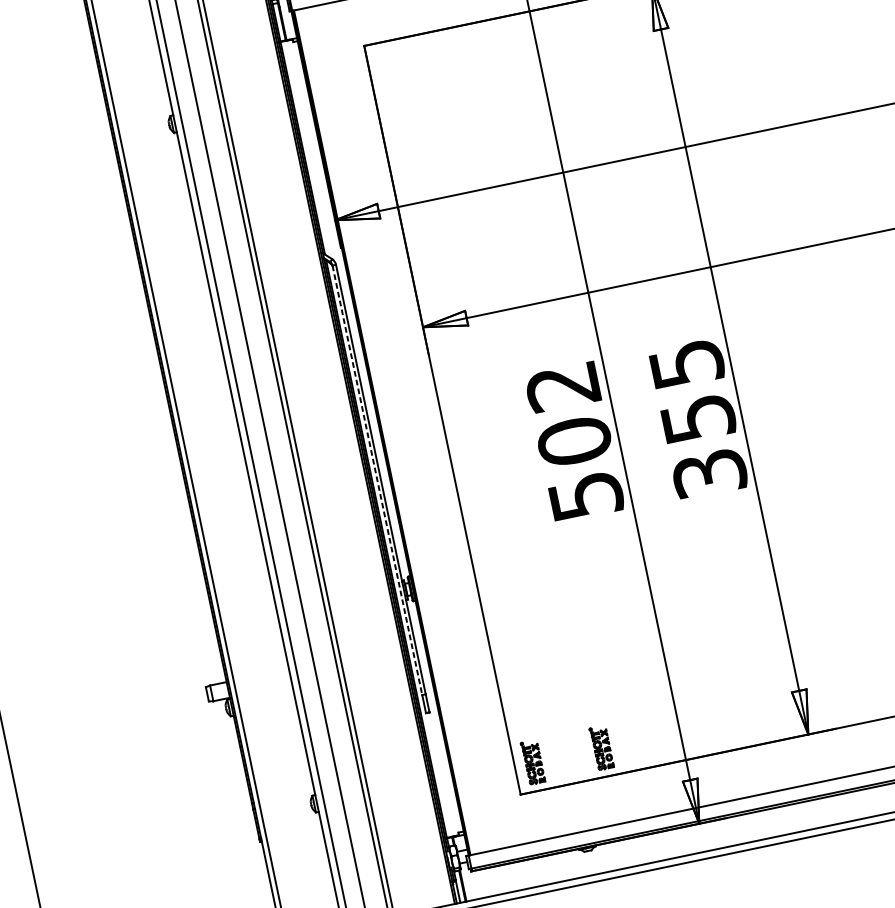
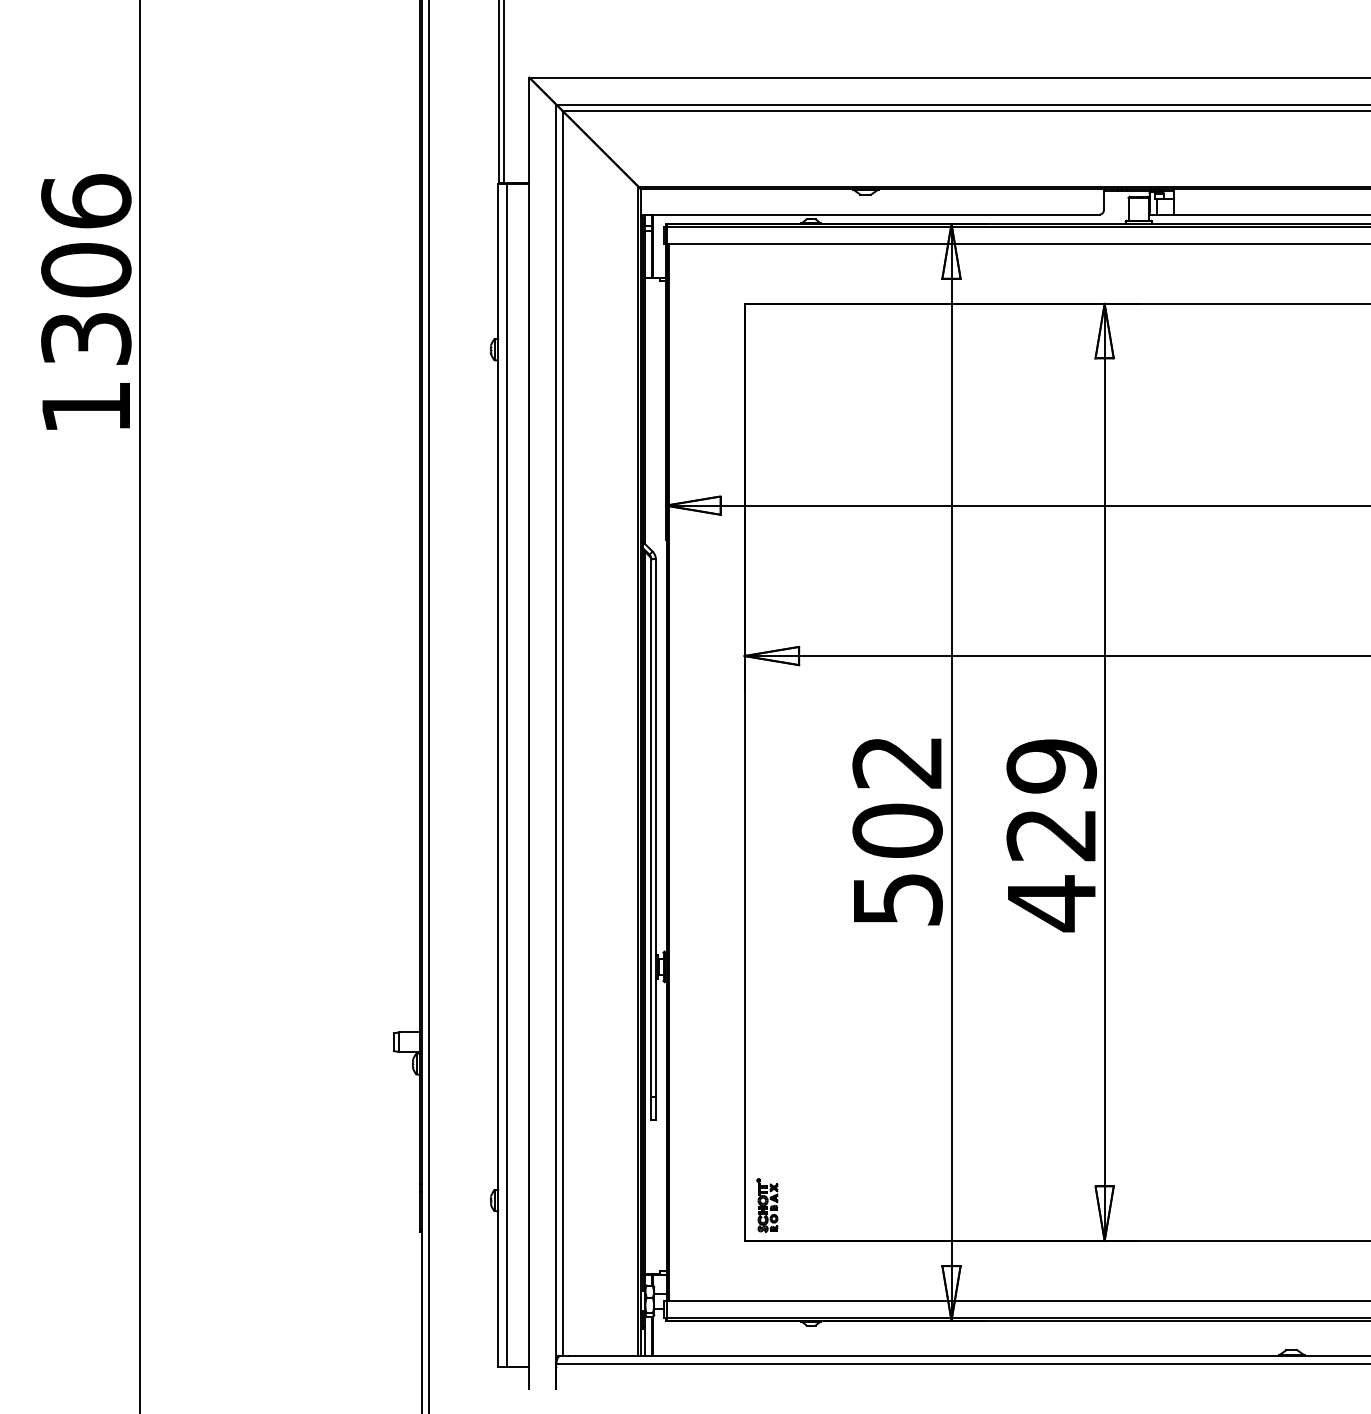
text: (698, 419) -> (1051, 835), 355 -> 429
line: (377, 480) -> (651, 828), dashed -> solid
part: (601, 748) -> (853, 1205), removed

